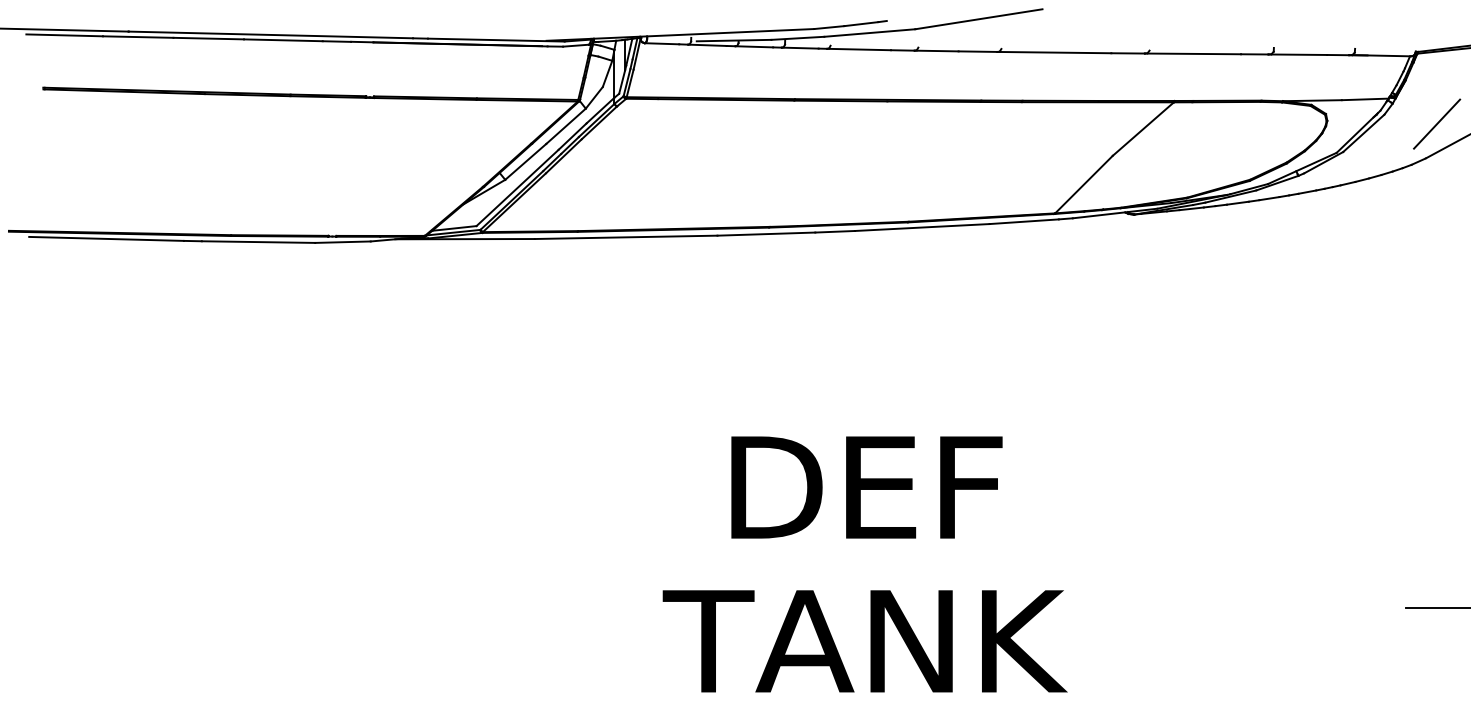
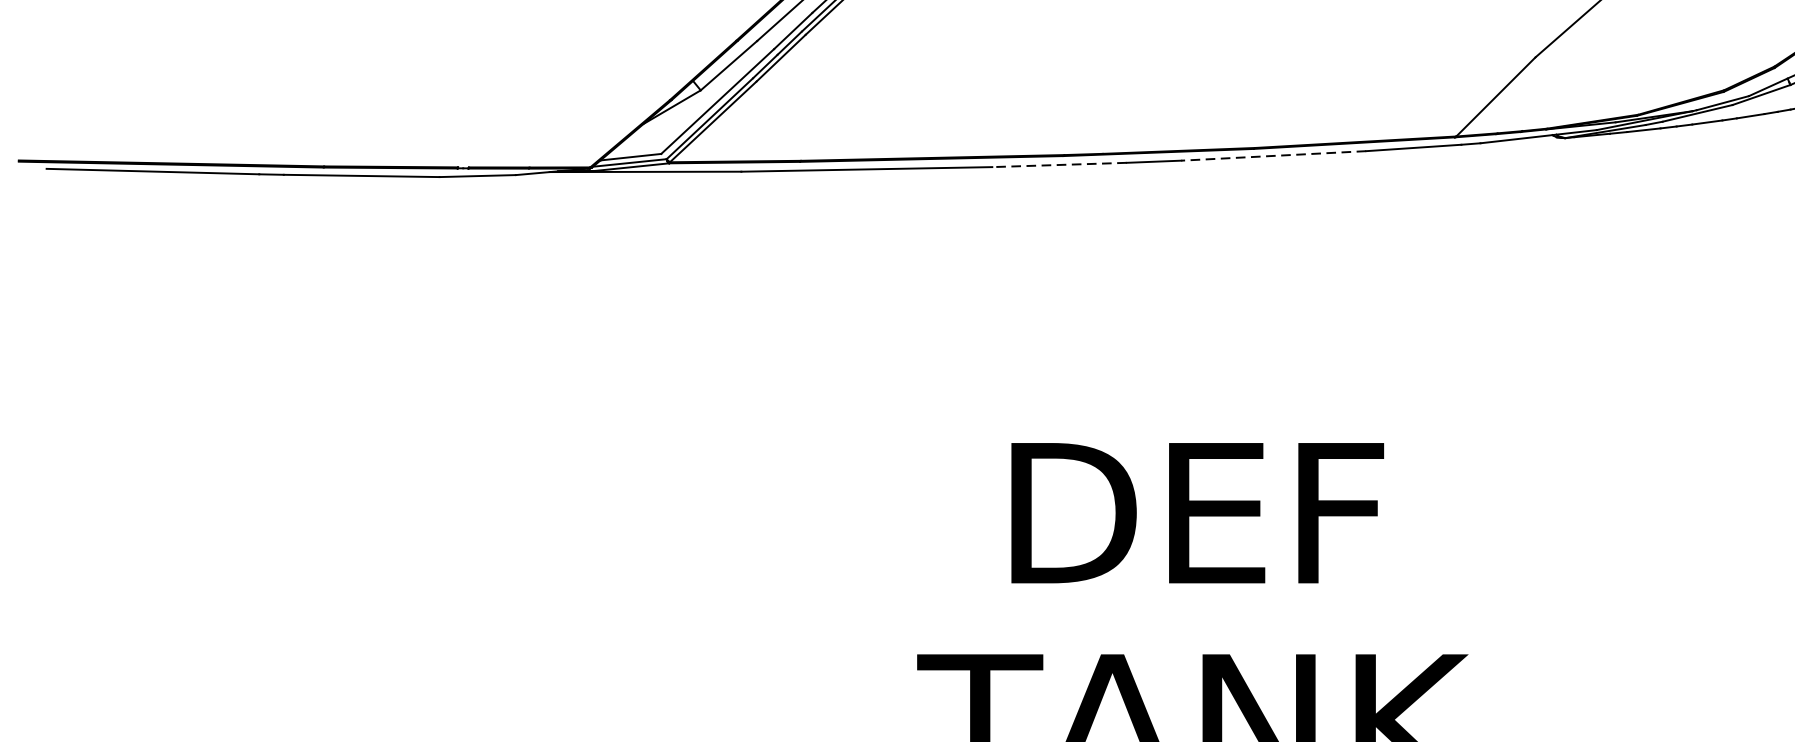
line: (921, 227) -> (1272, 155), solid -> dashed
line: (766, 234) -> (1059, 165), solid -> dashed

